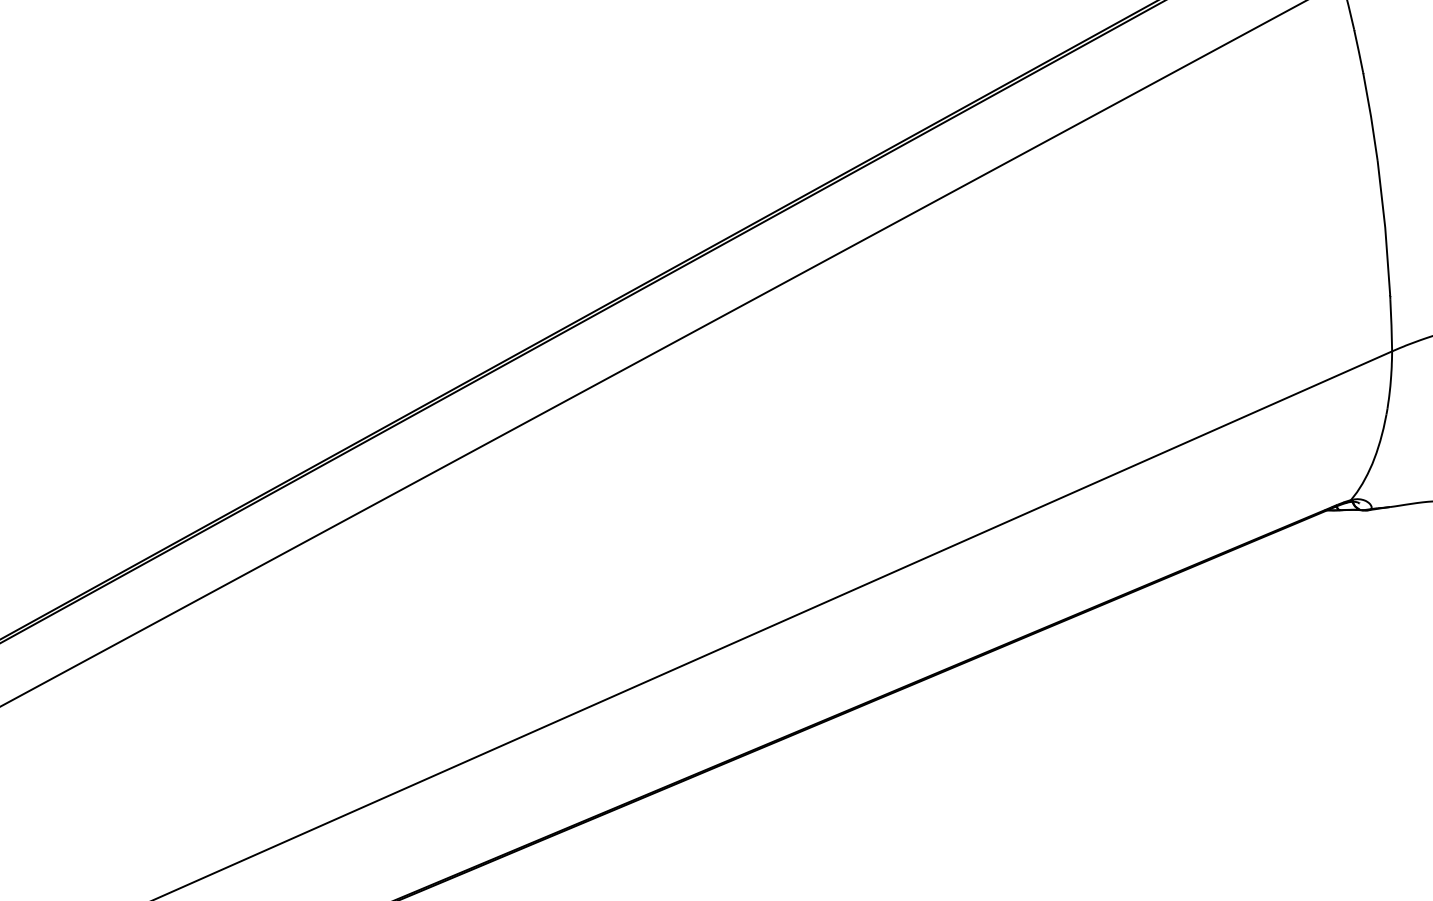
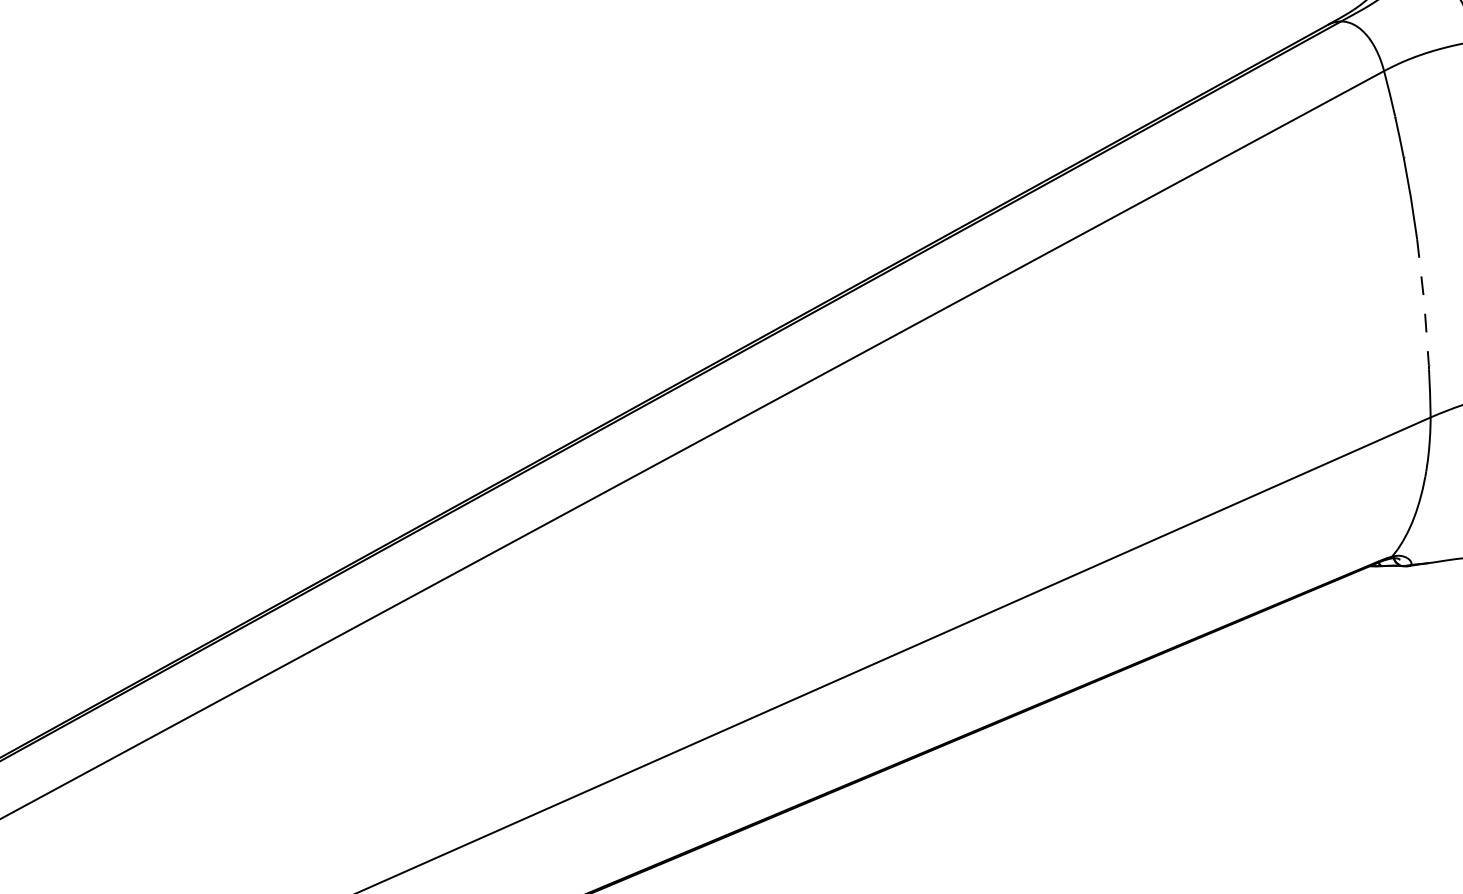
line: (1385, 227) -> (1424, 301), solid -> dashed

